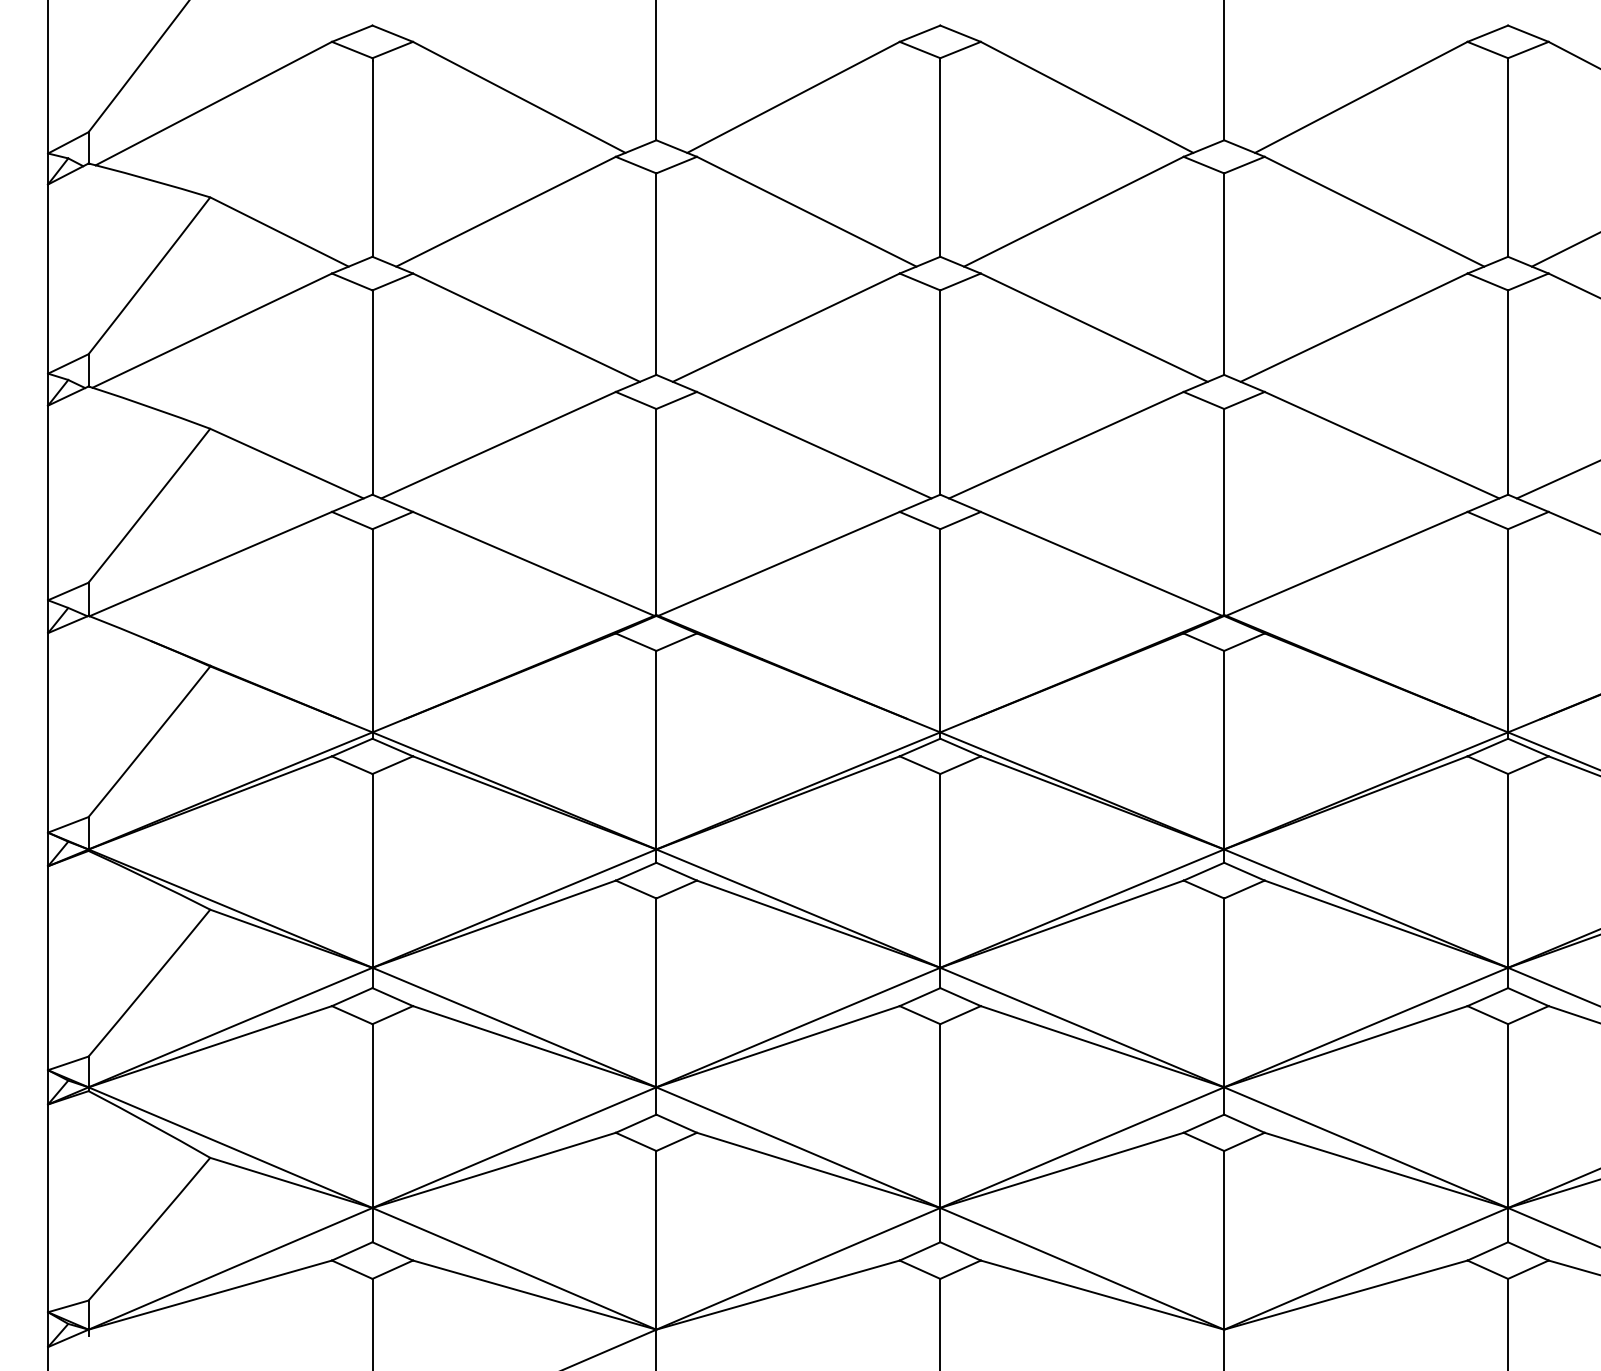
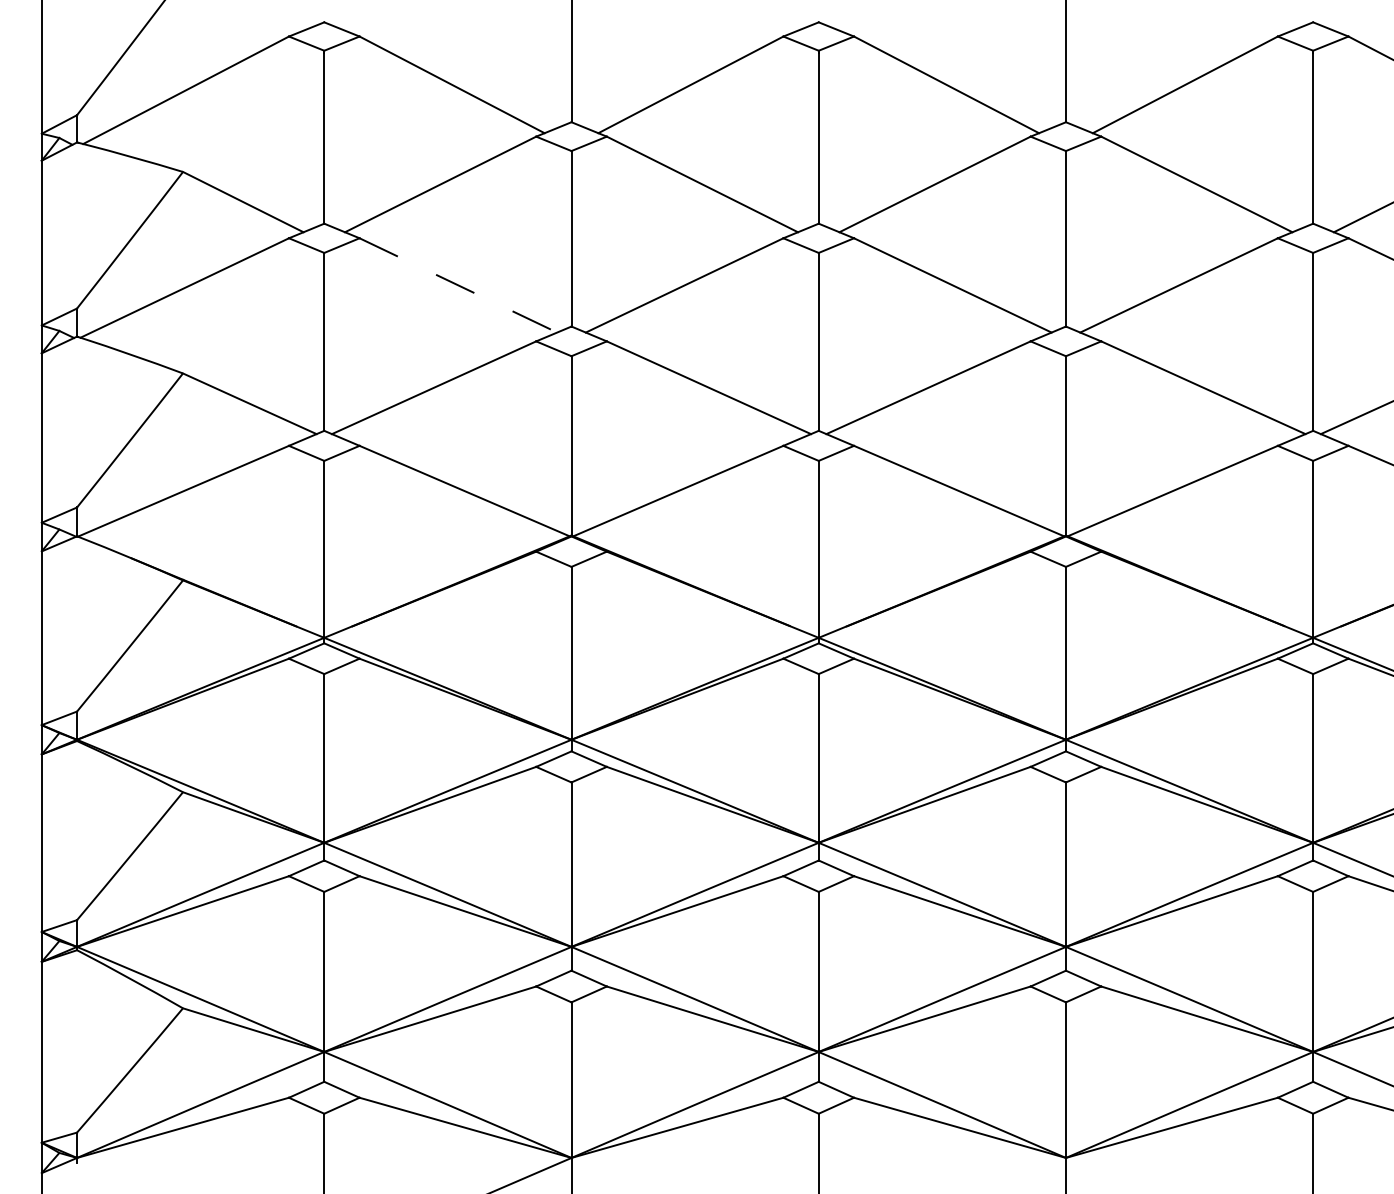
line: (526, 327) -> (458, 285), solid -> dashed

